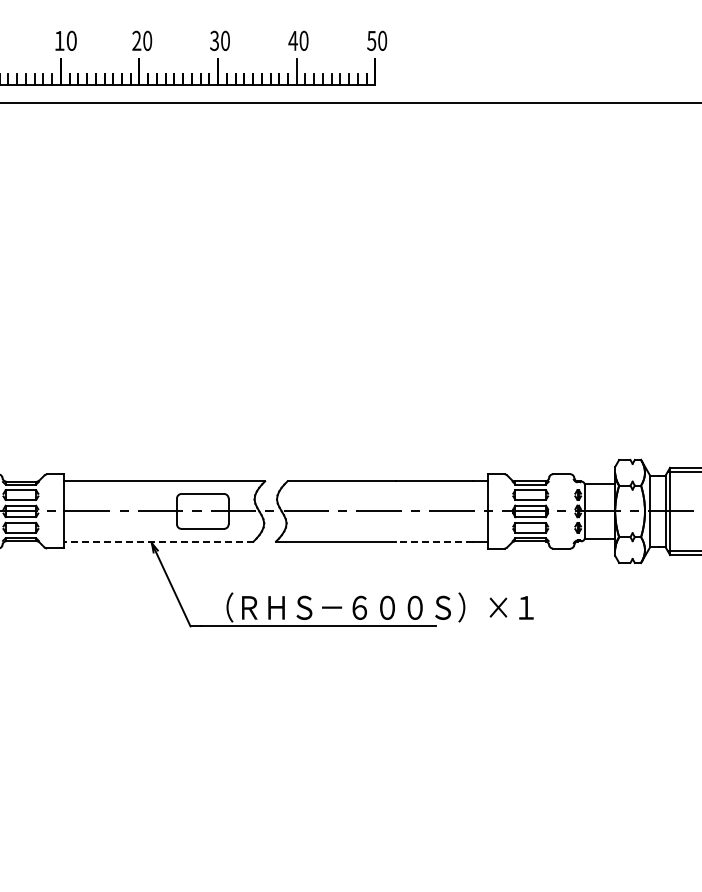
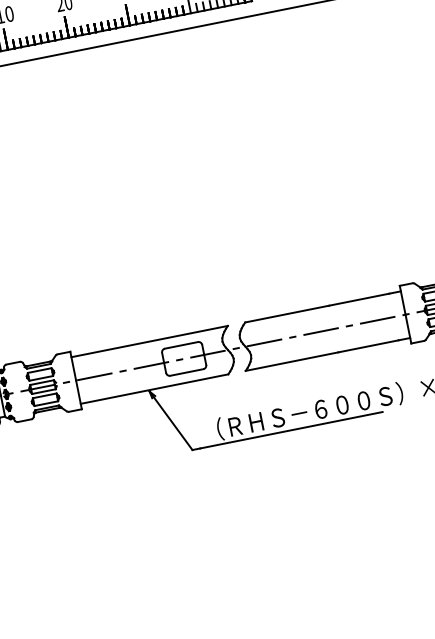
line: (158, 541) -> (154, 389), dashed -> solid
line: (434, 541) -> (368, 346), dashed -> solid

